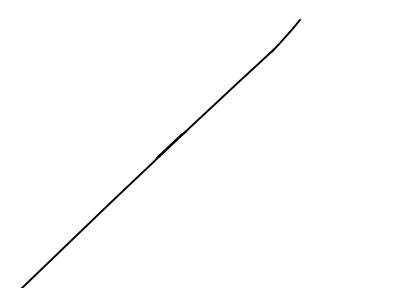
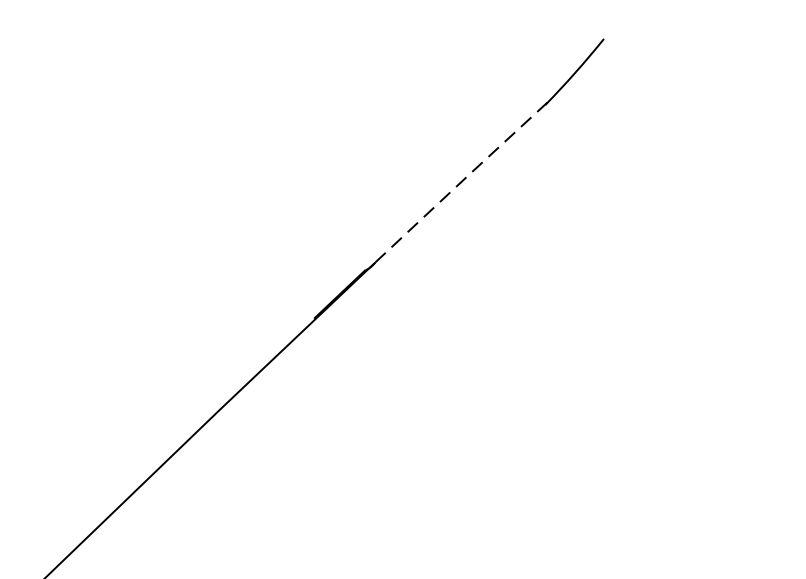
line: (231, 88) -> (465, 177), solid -> dashed

